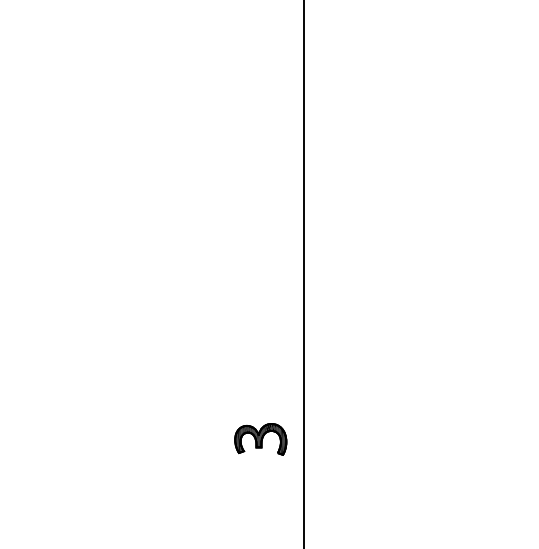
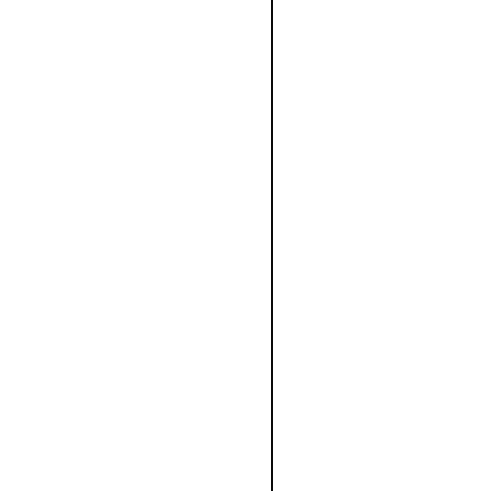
part: (261, 438) -> (233, 392), removed

